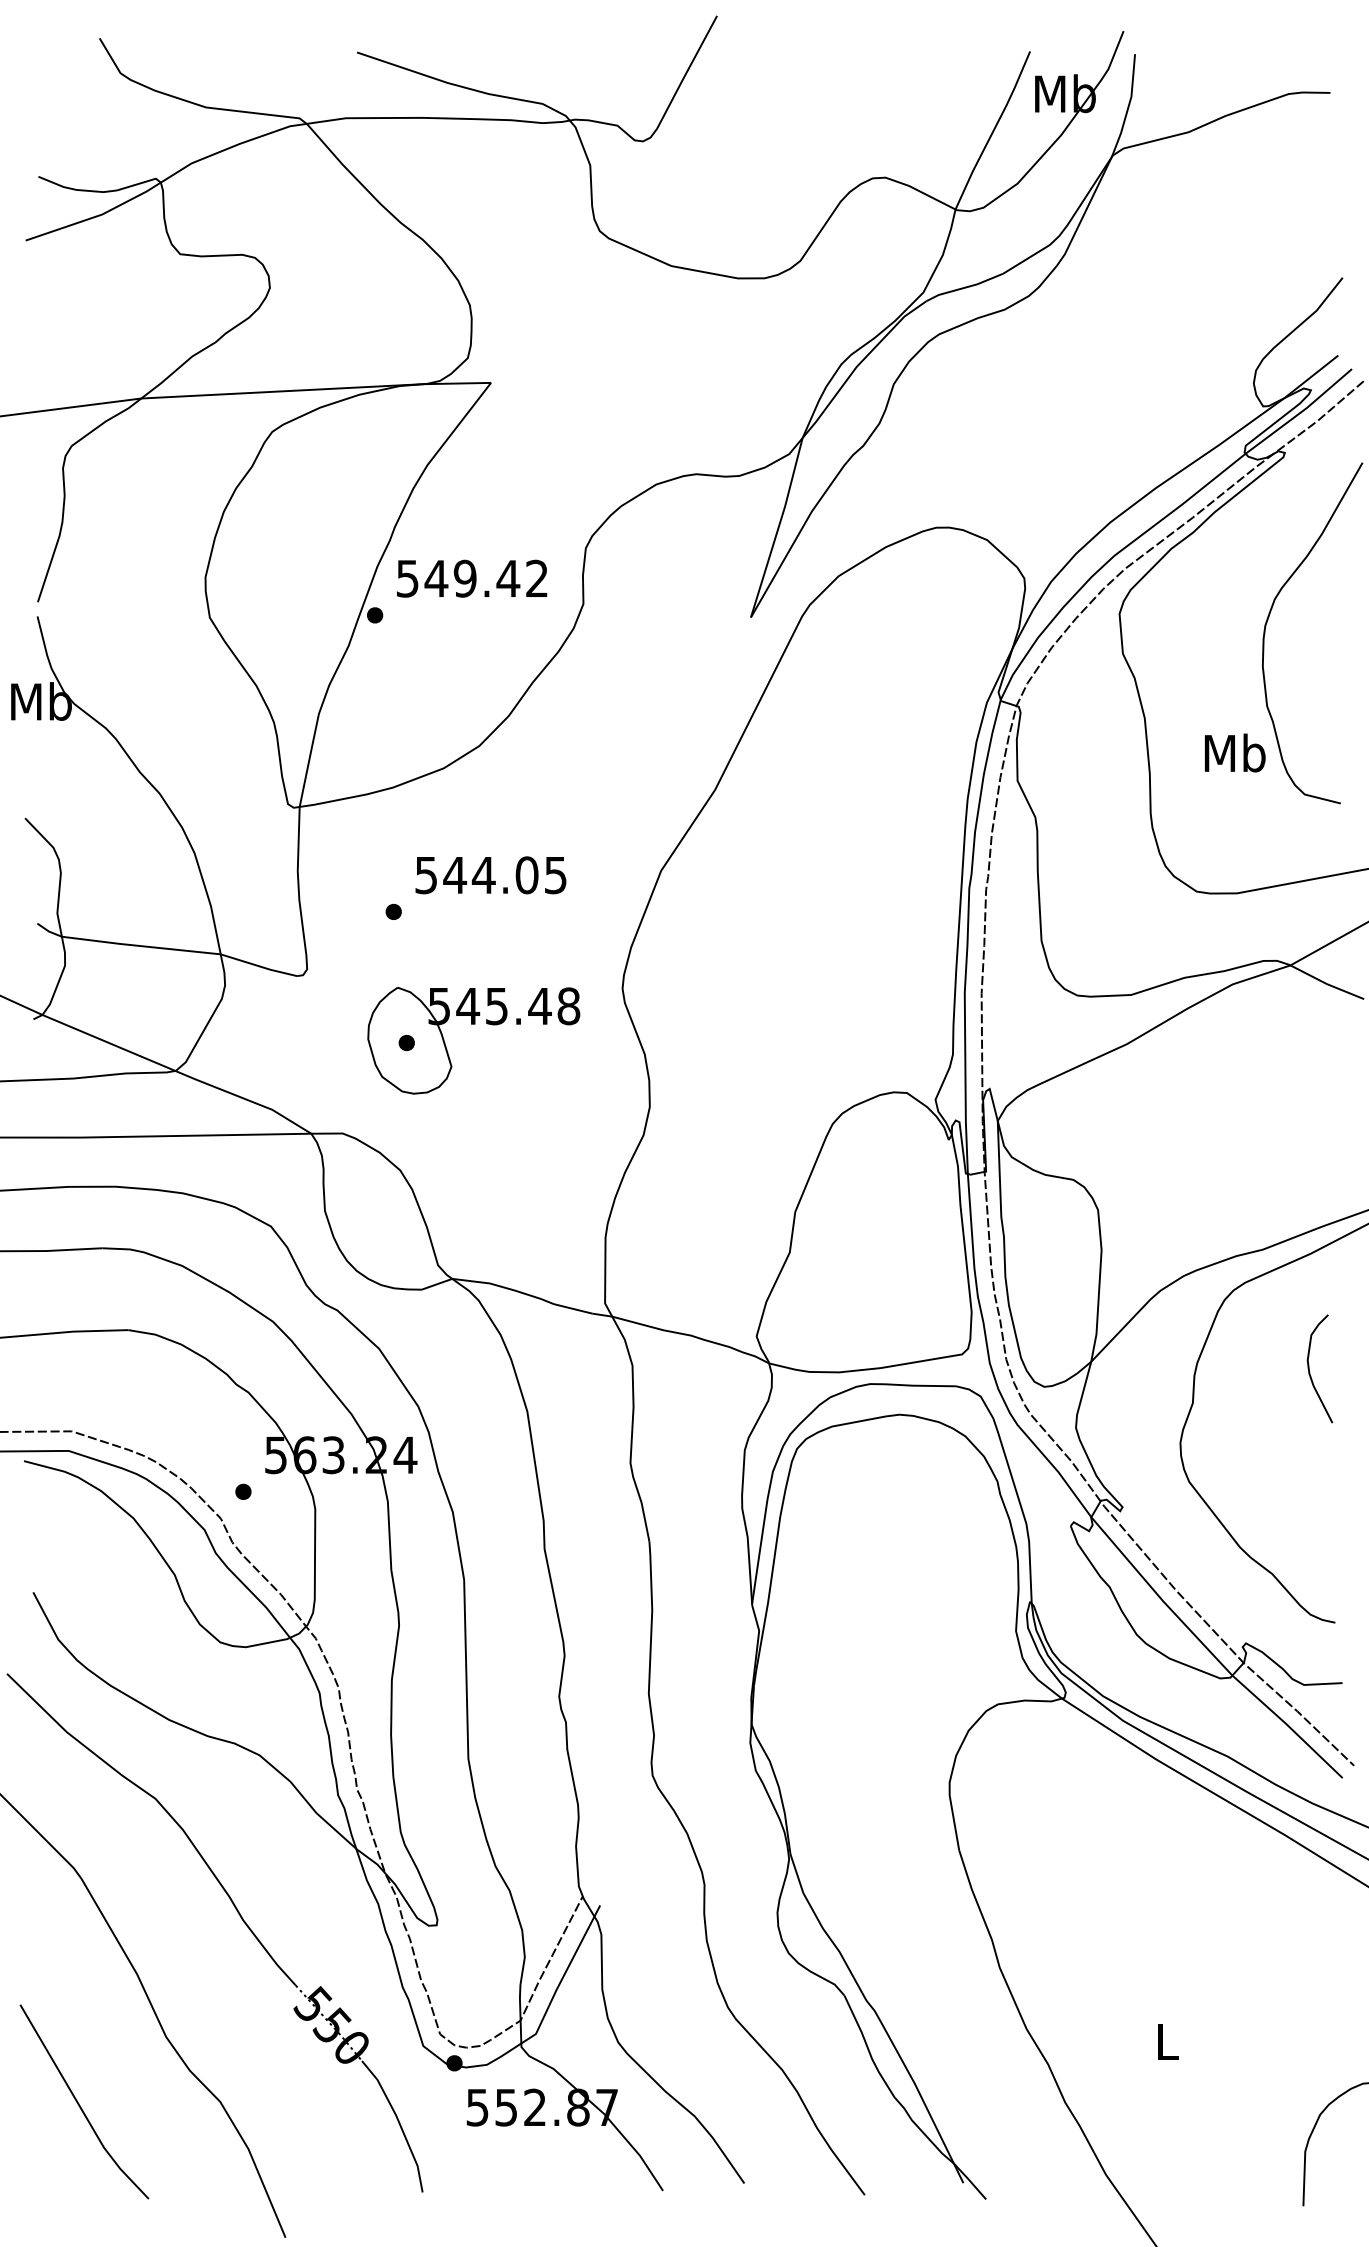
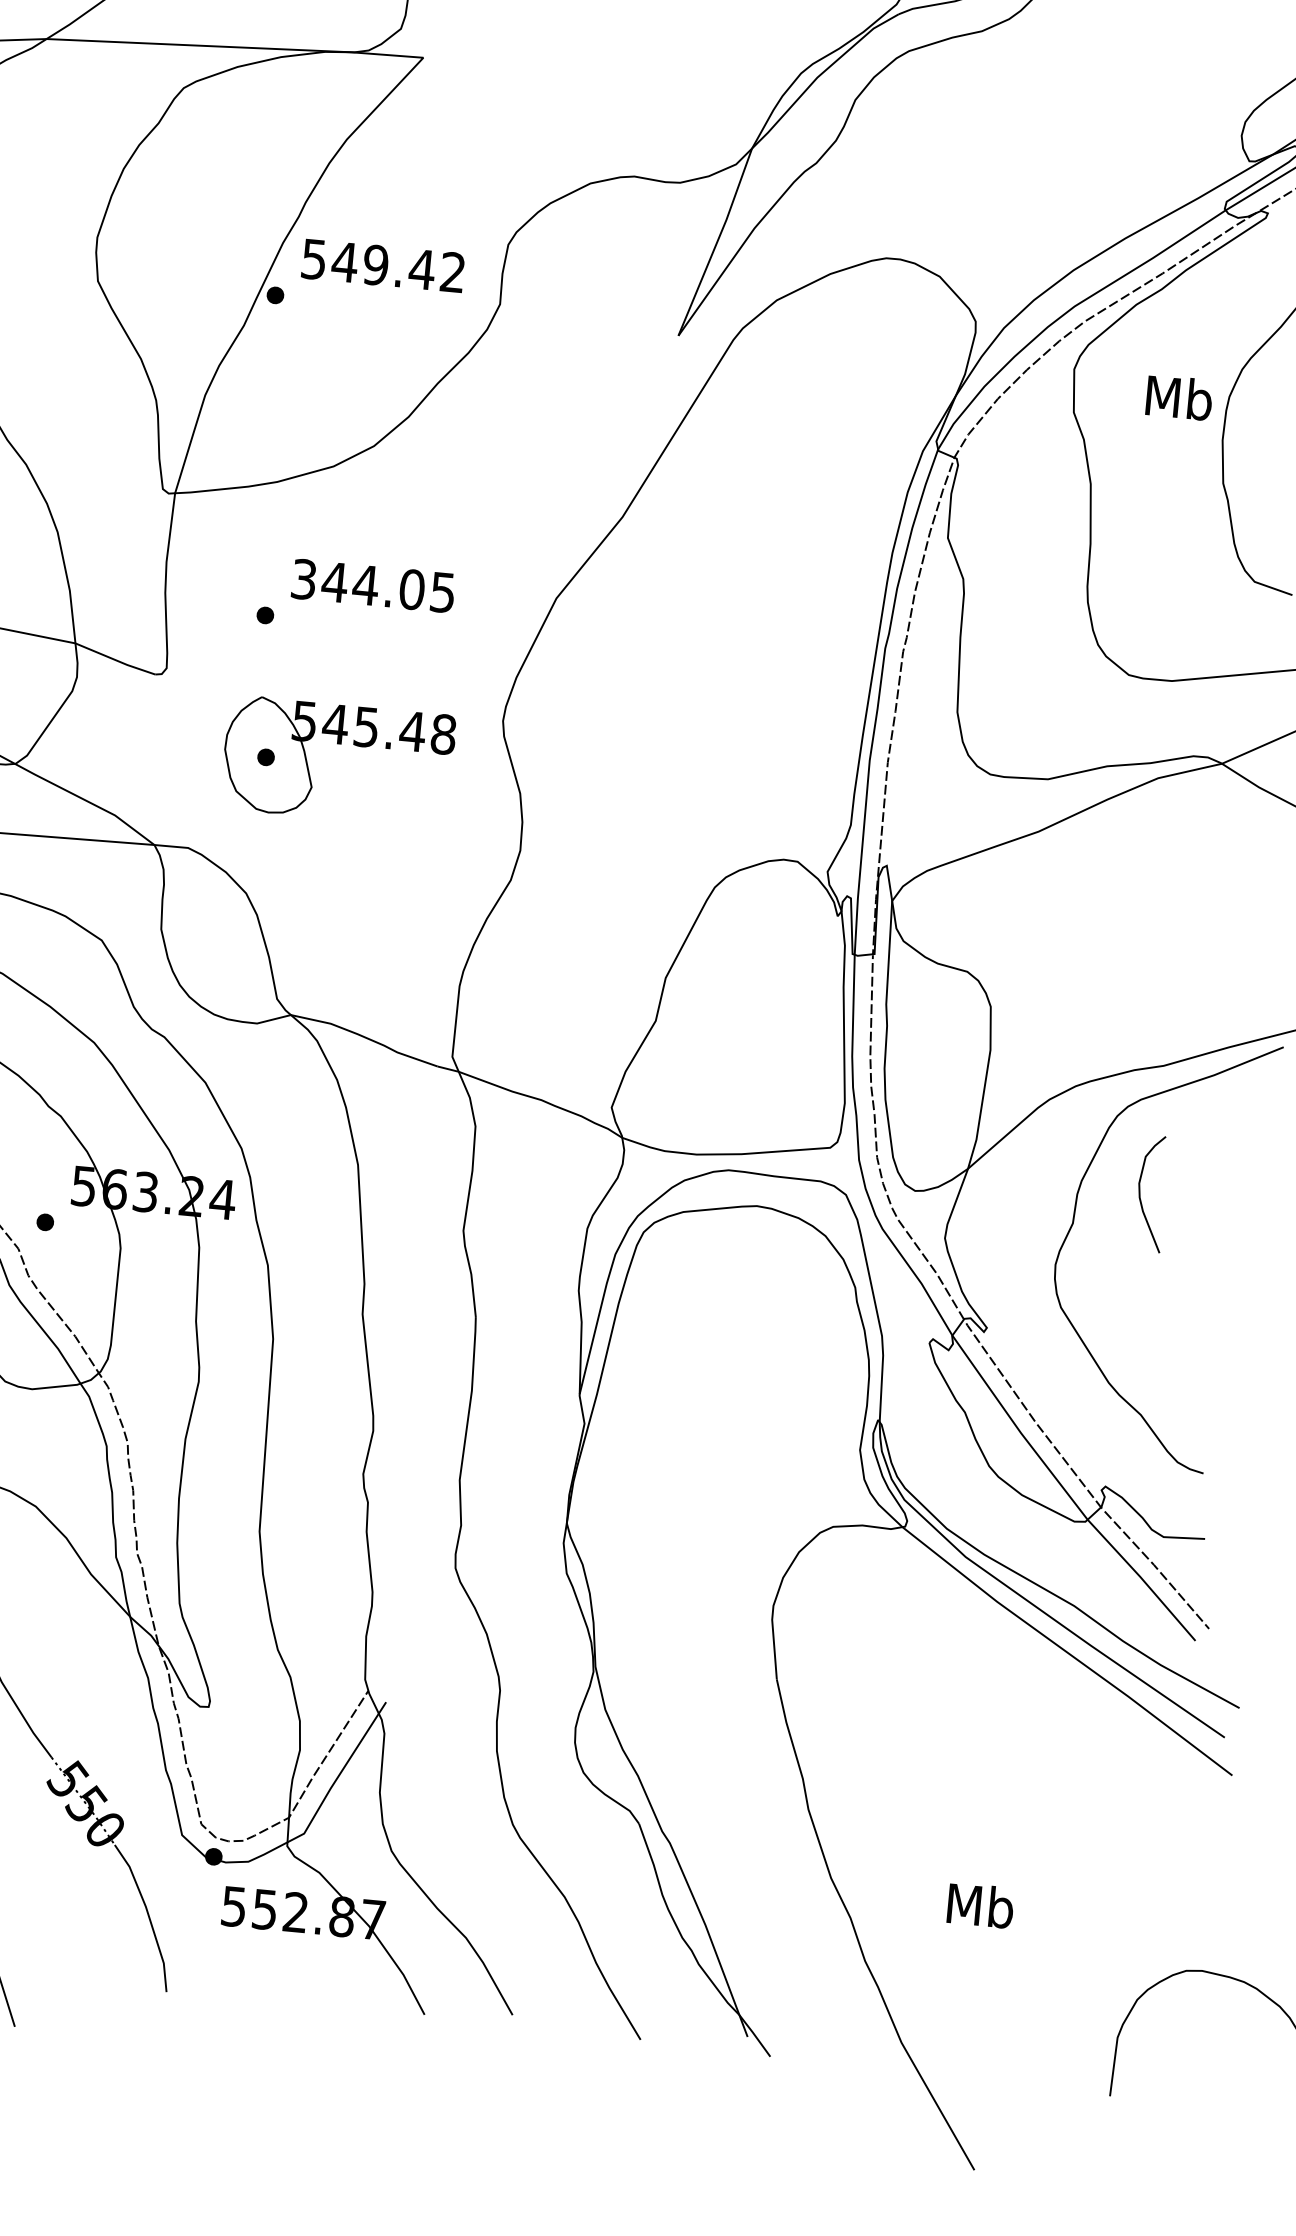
text: (1235, 752) -> (1179, 397), moved
text: (426, 874) -> (304, 578), 544.05 -> 344.05
curve: (1310, 1372) -> (1141, 1196), moved
text: (1167, 2041) -> (980, 1905), L -> Mb

